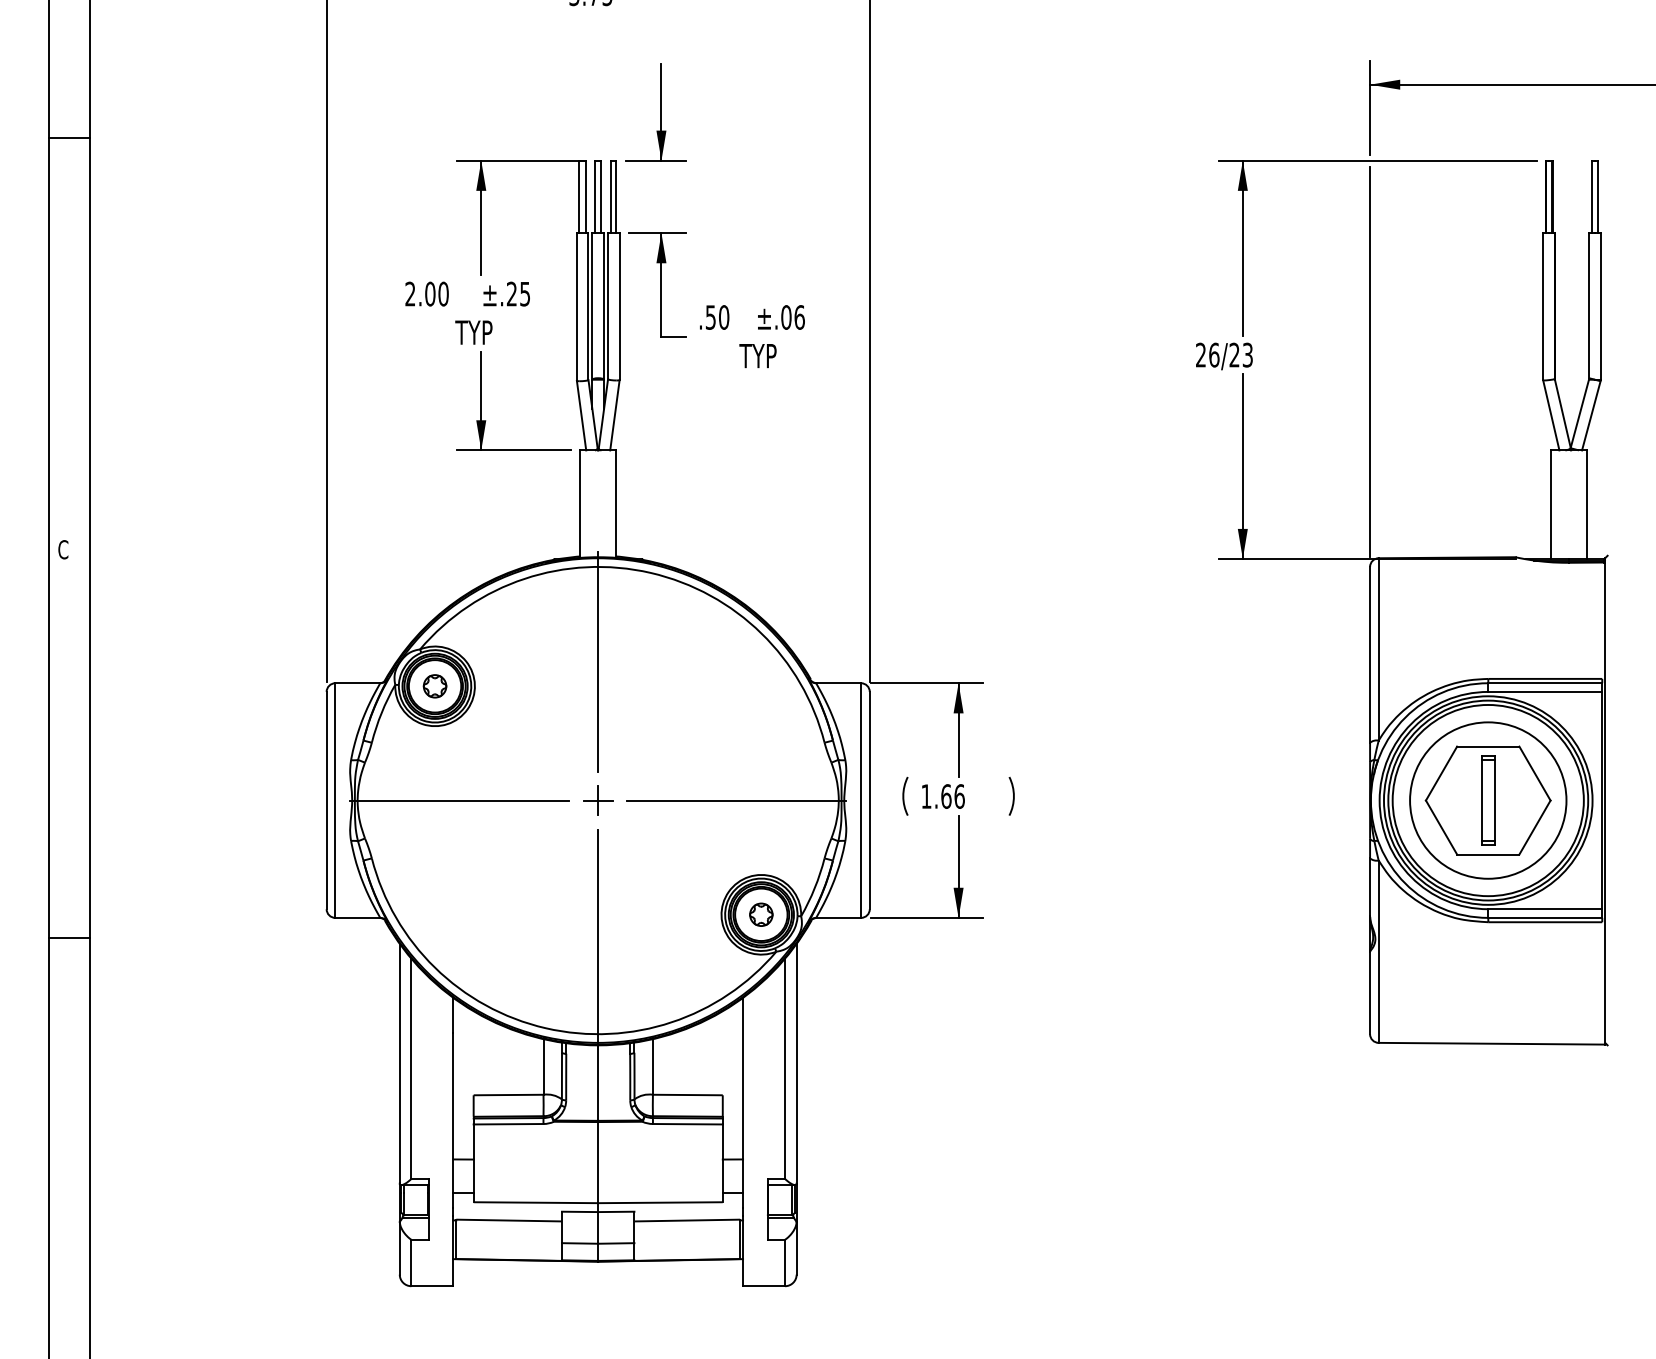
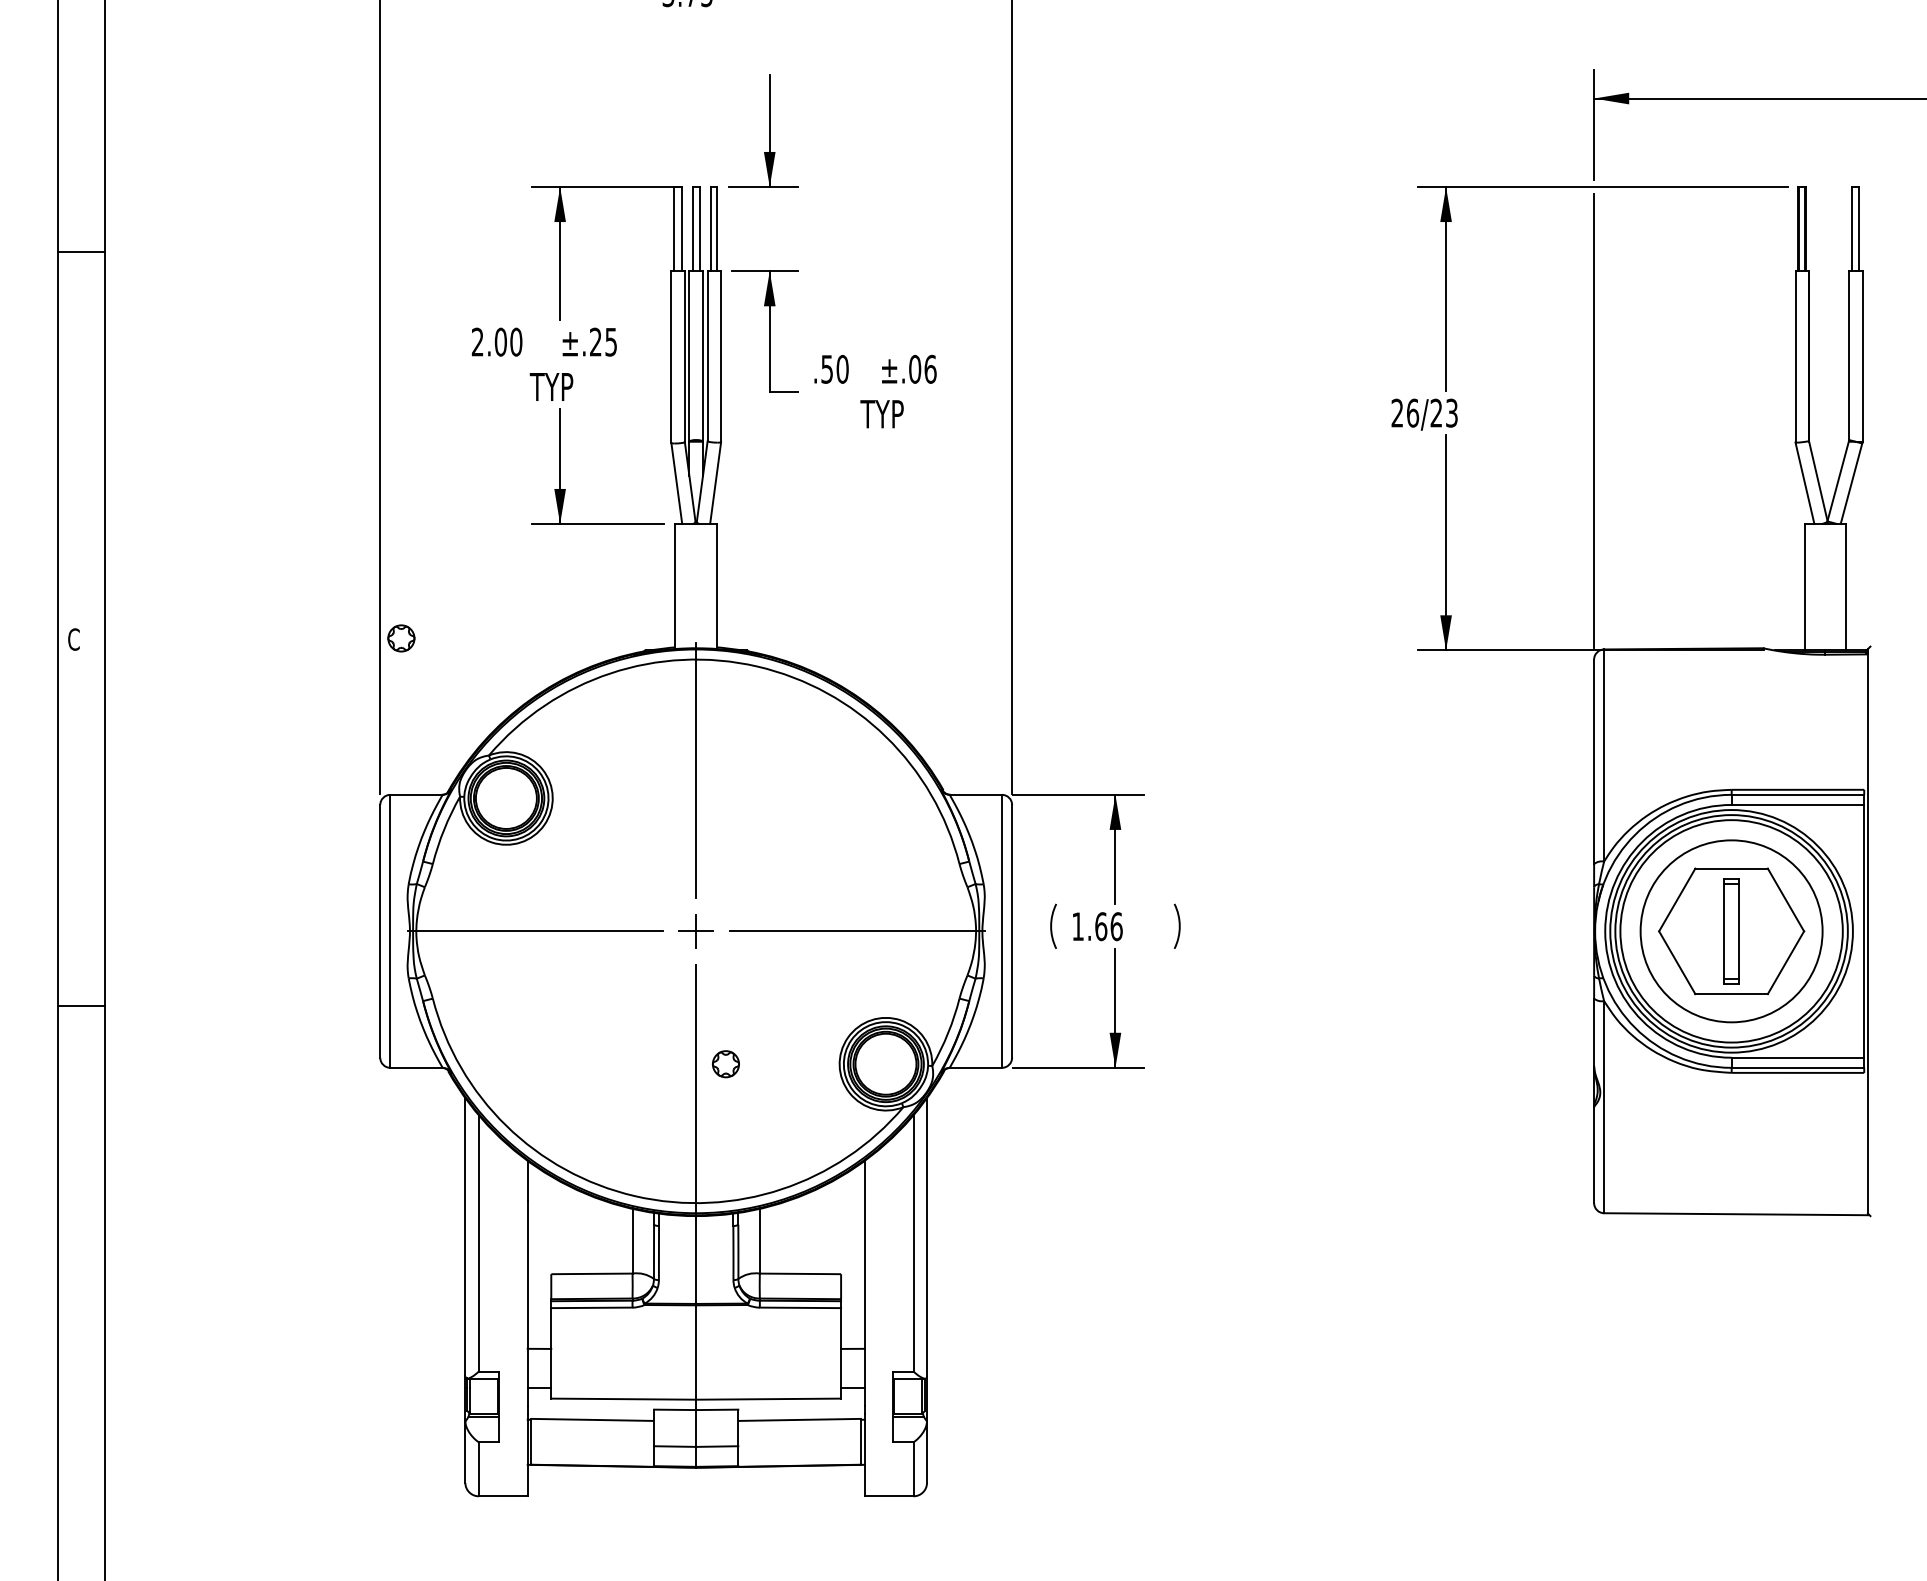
line: (68, 137) -> (80, 251), moved
part: (435, 686) -> (401, 638), moved
part: (760, 915) -> (725, 1064), moved
line: (68, 937) -> (80, 1005), moved

